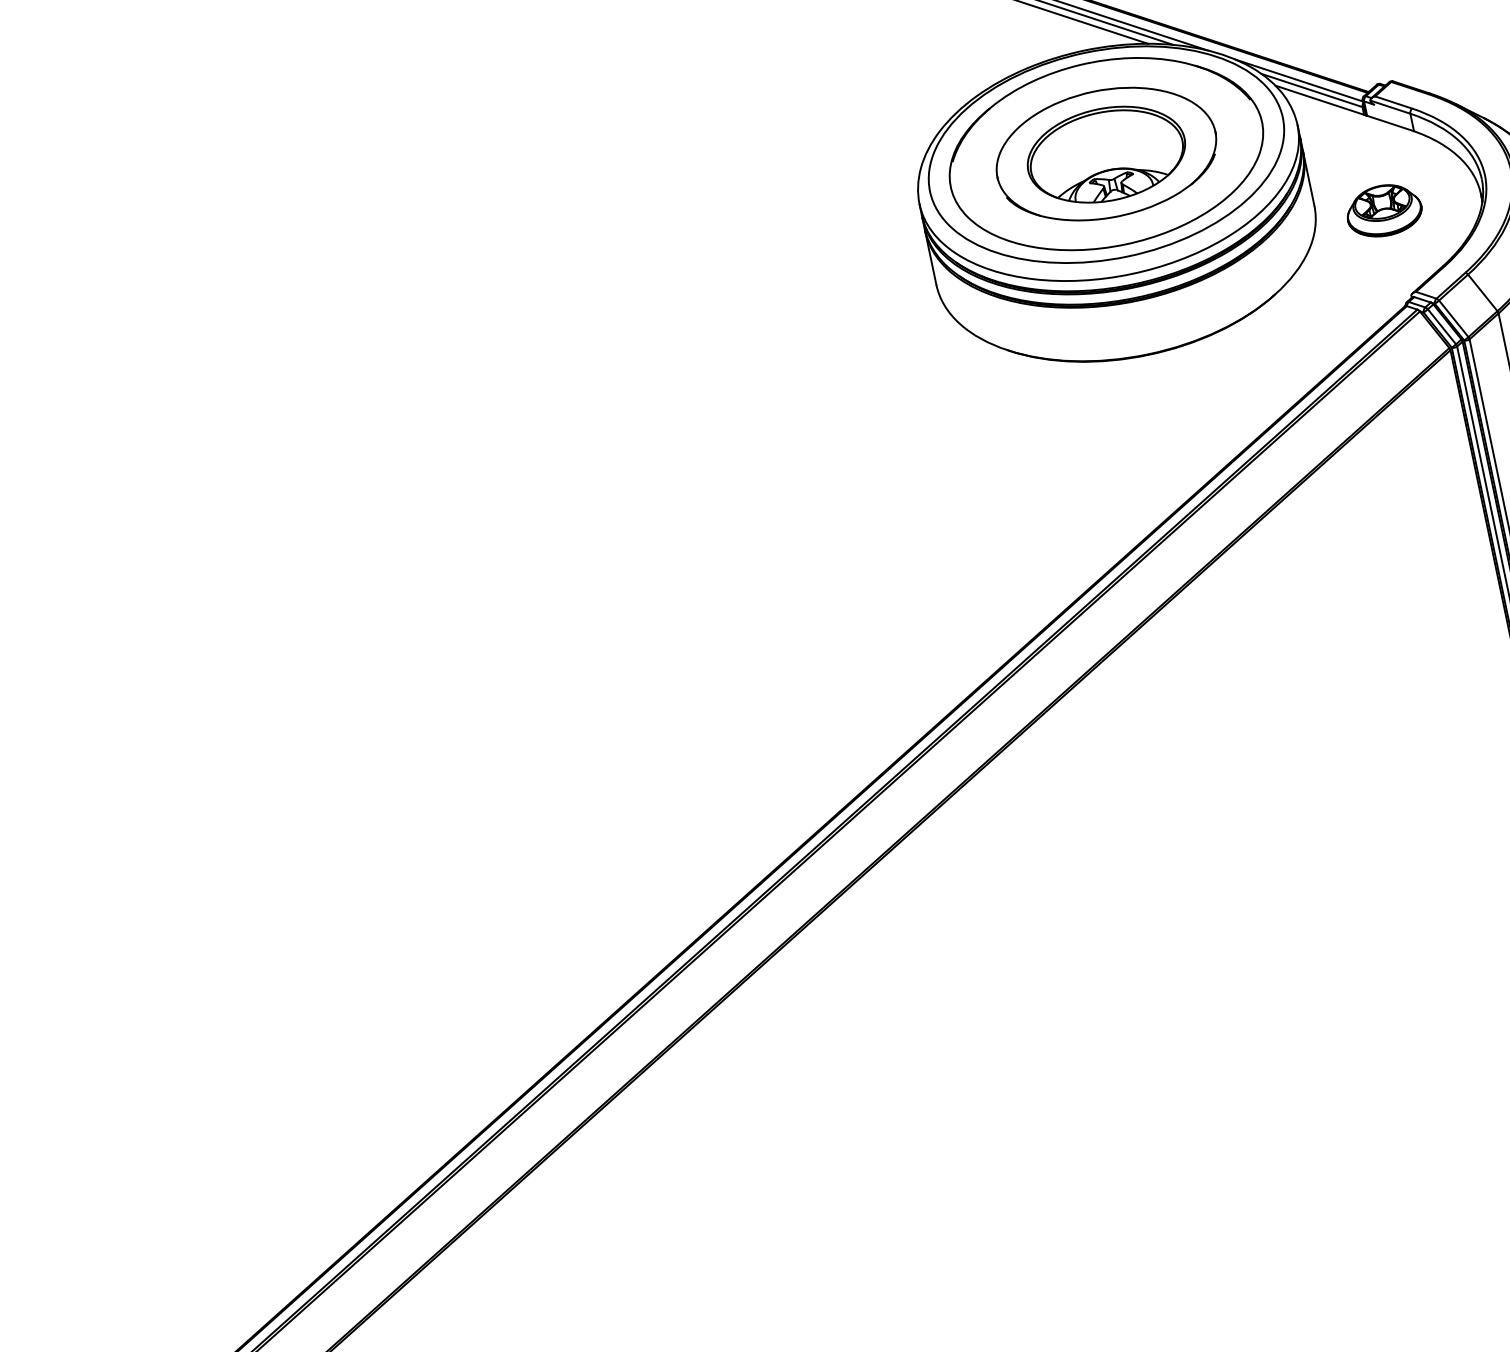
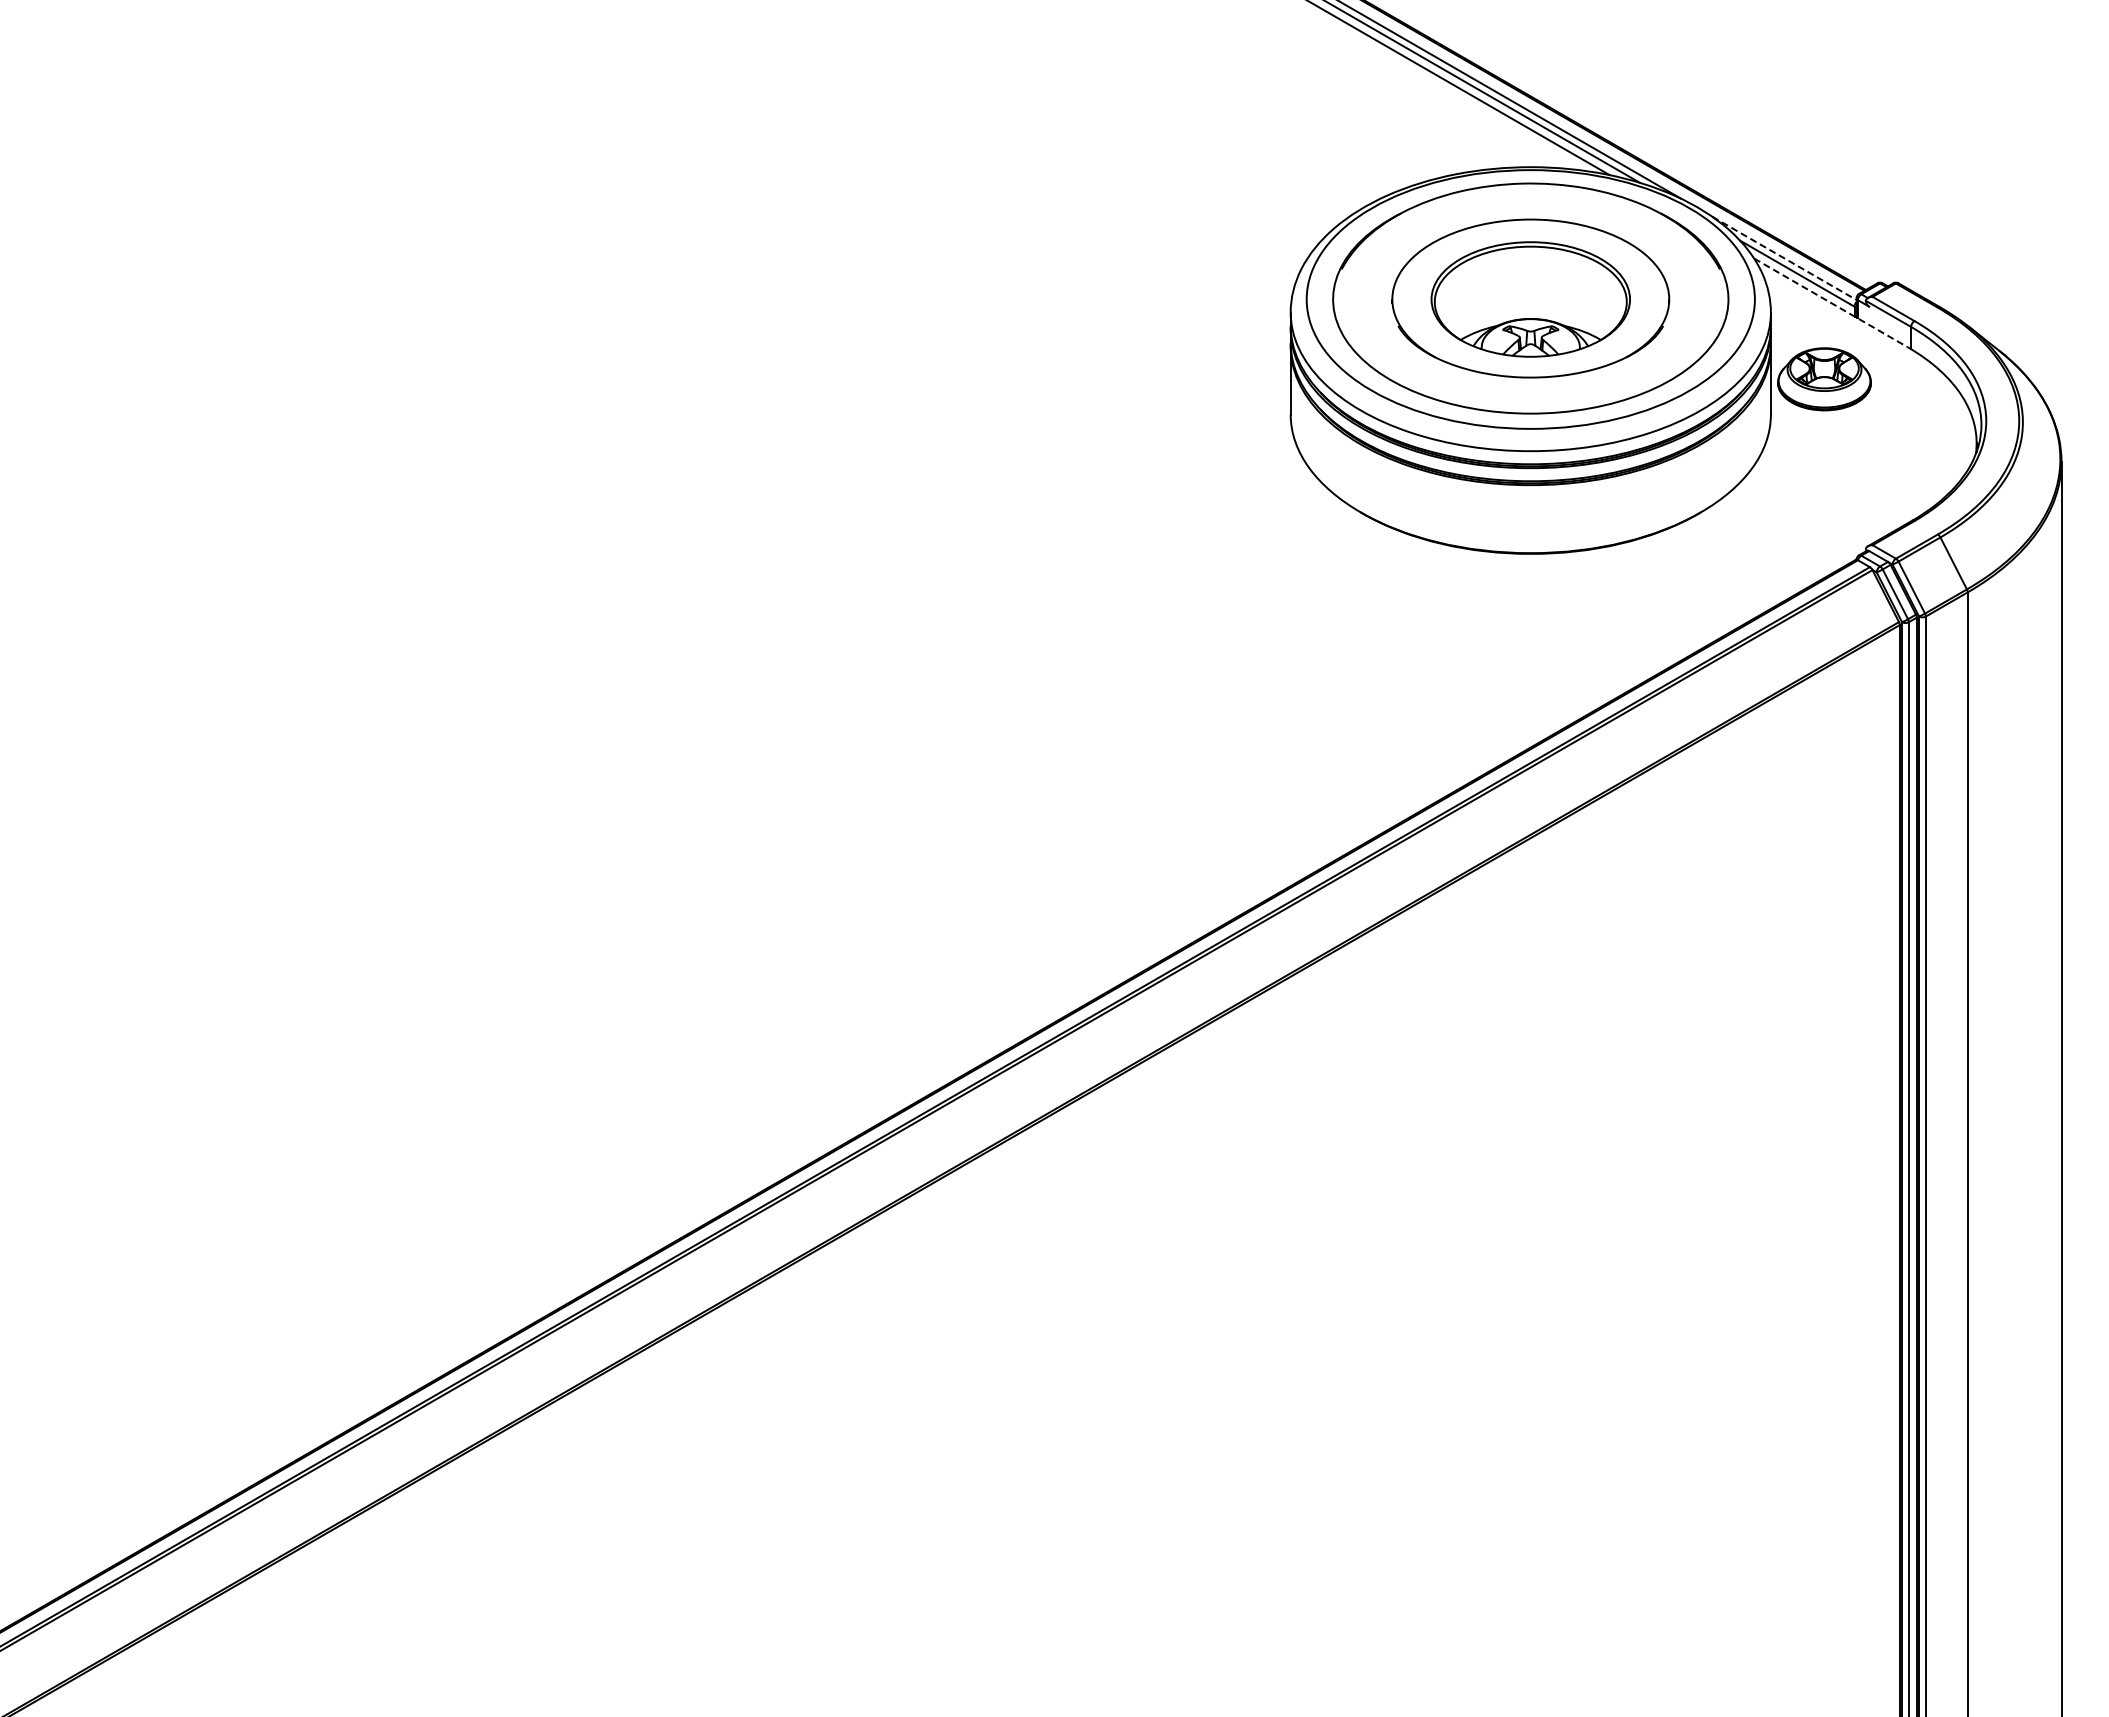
line: (1299, 80) -> (1784, 258), solid -> dashed
line: (1342, 107) -> (1830, 302), solid -> dashed
part: (1384, 210) -> (1824, 379), moved

